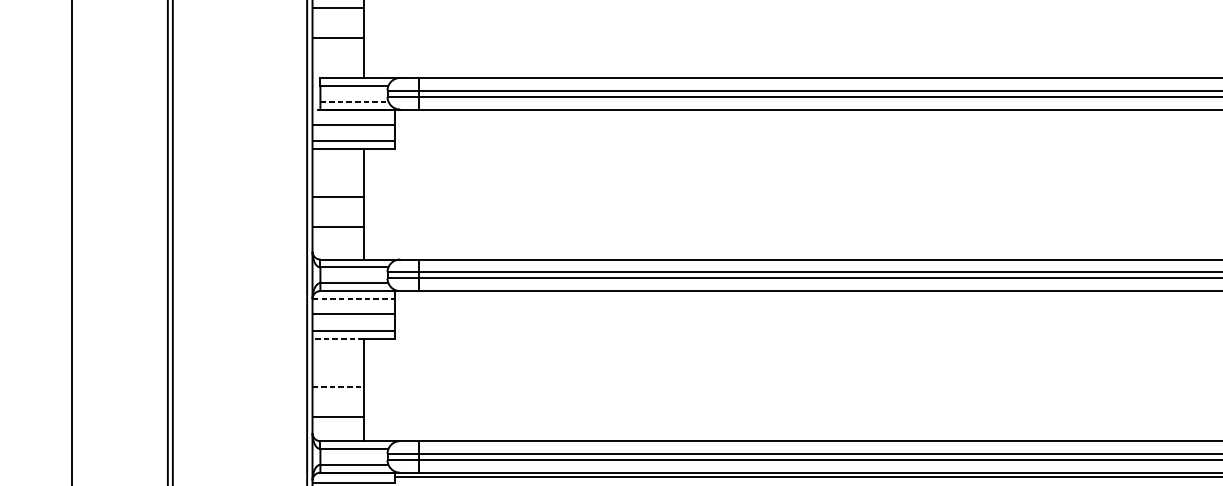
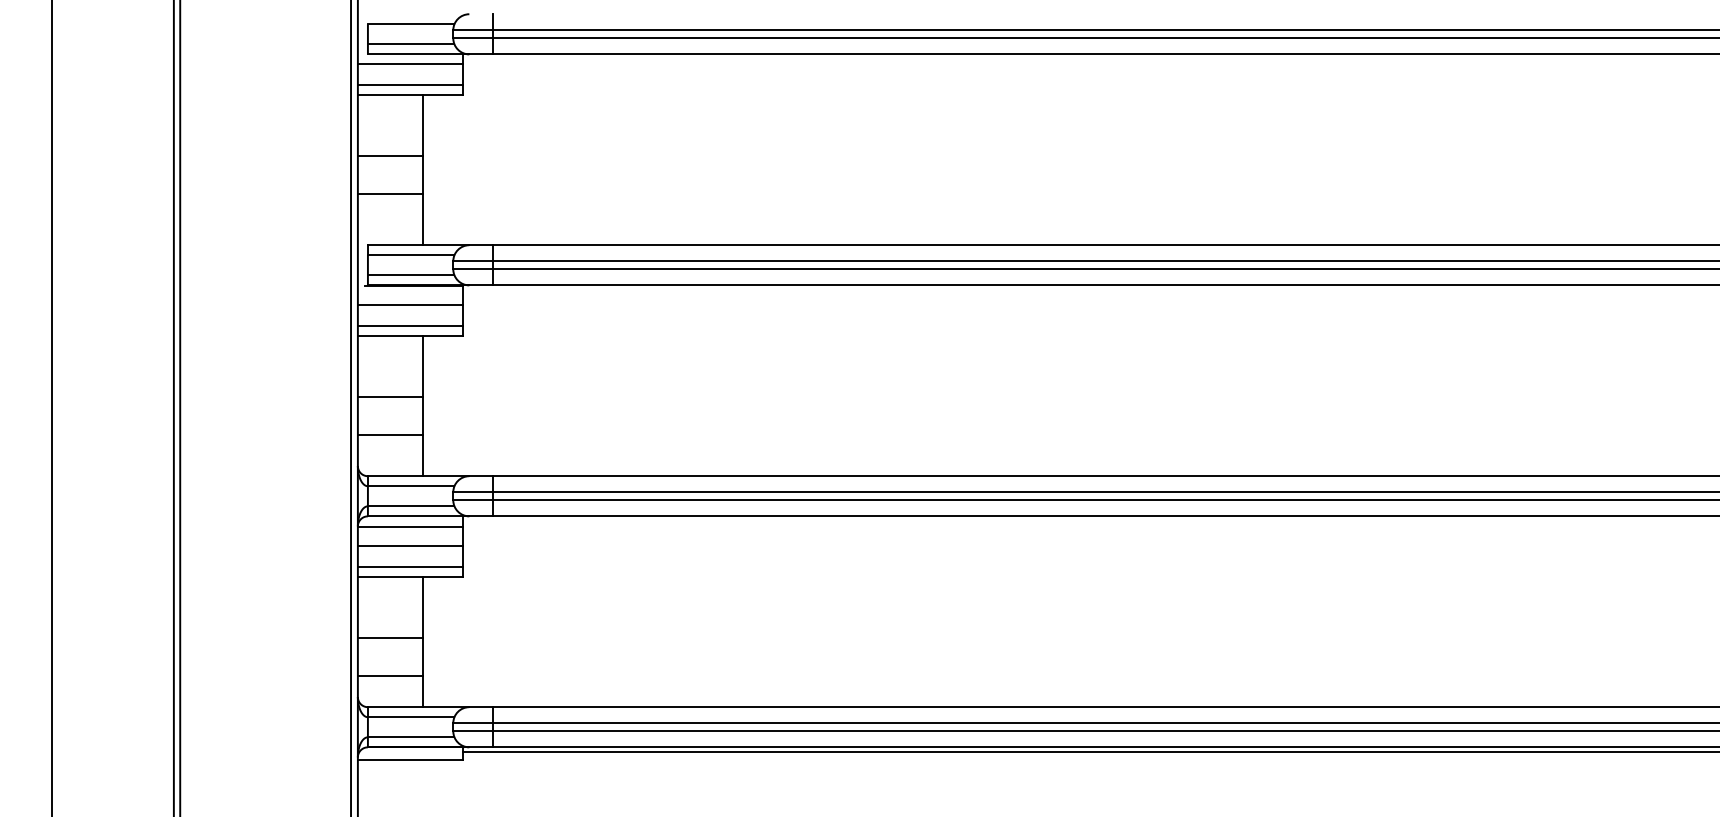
line: (354, 101) -> (411, 275), dashed -> solid
line: (354, 299) -> (411, 526), dashed -> solid
line: (338, 339) -> (390, 577), dashed -> solid
line: (338, 386) -> (390, 637), dashed -> solid

